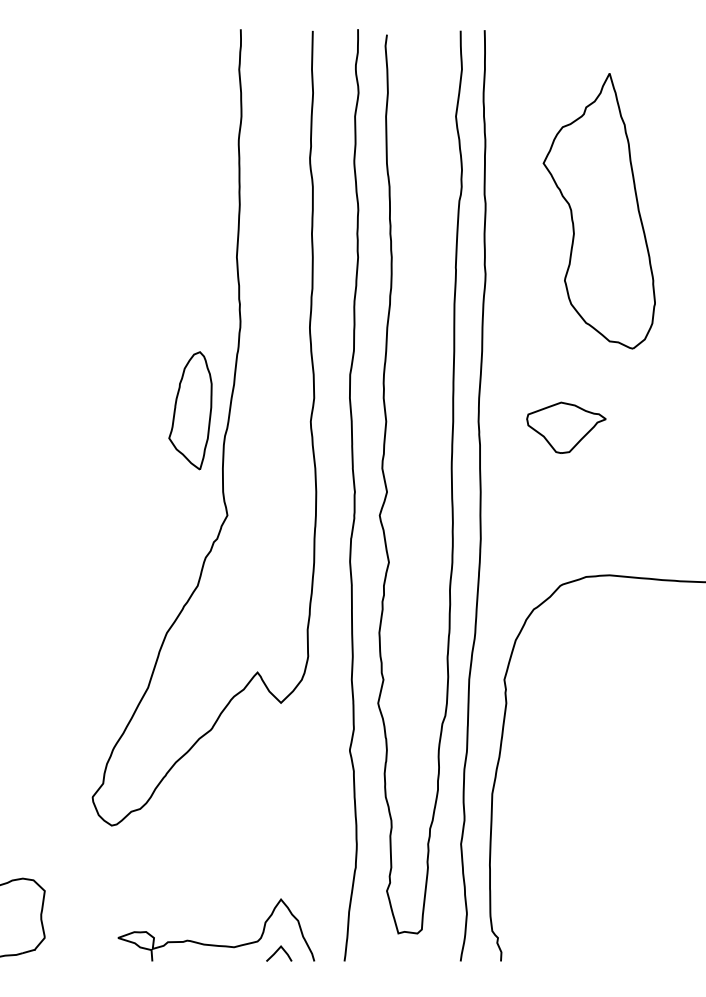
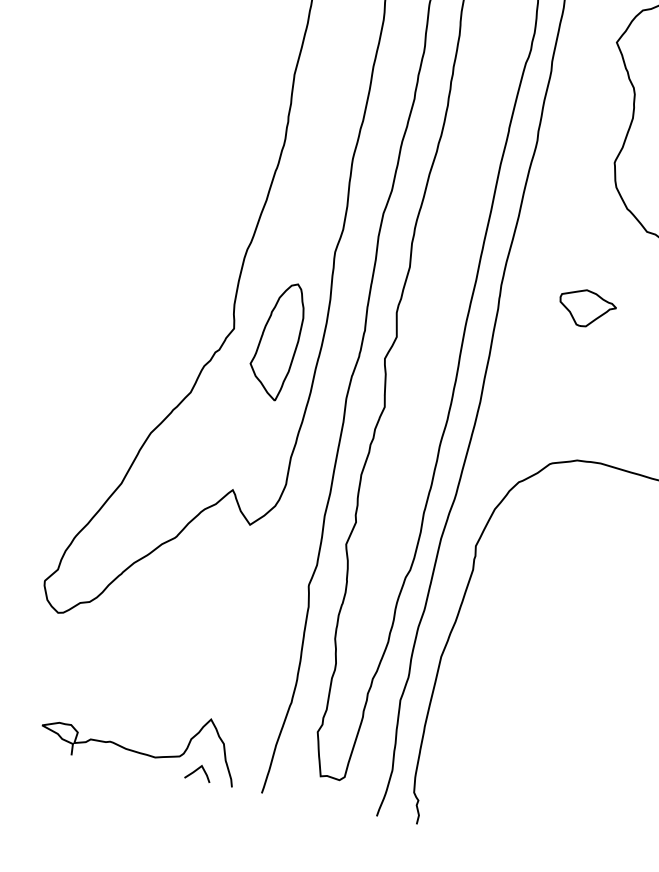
part: (190, 410) -> (277, 340), moved
part: (566, 427) -> (587, 308), size x0.71

